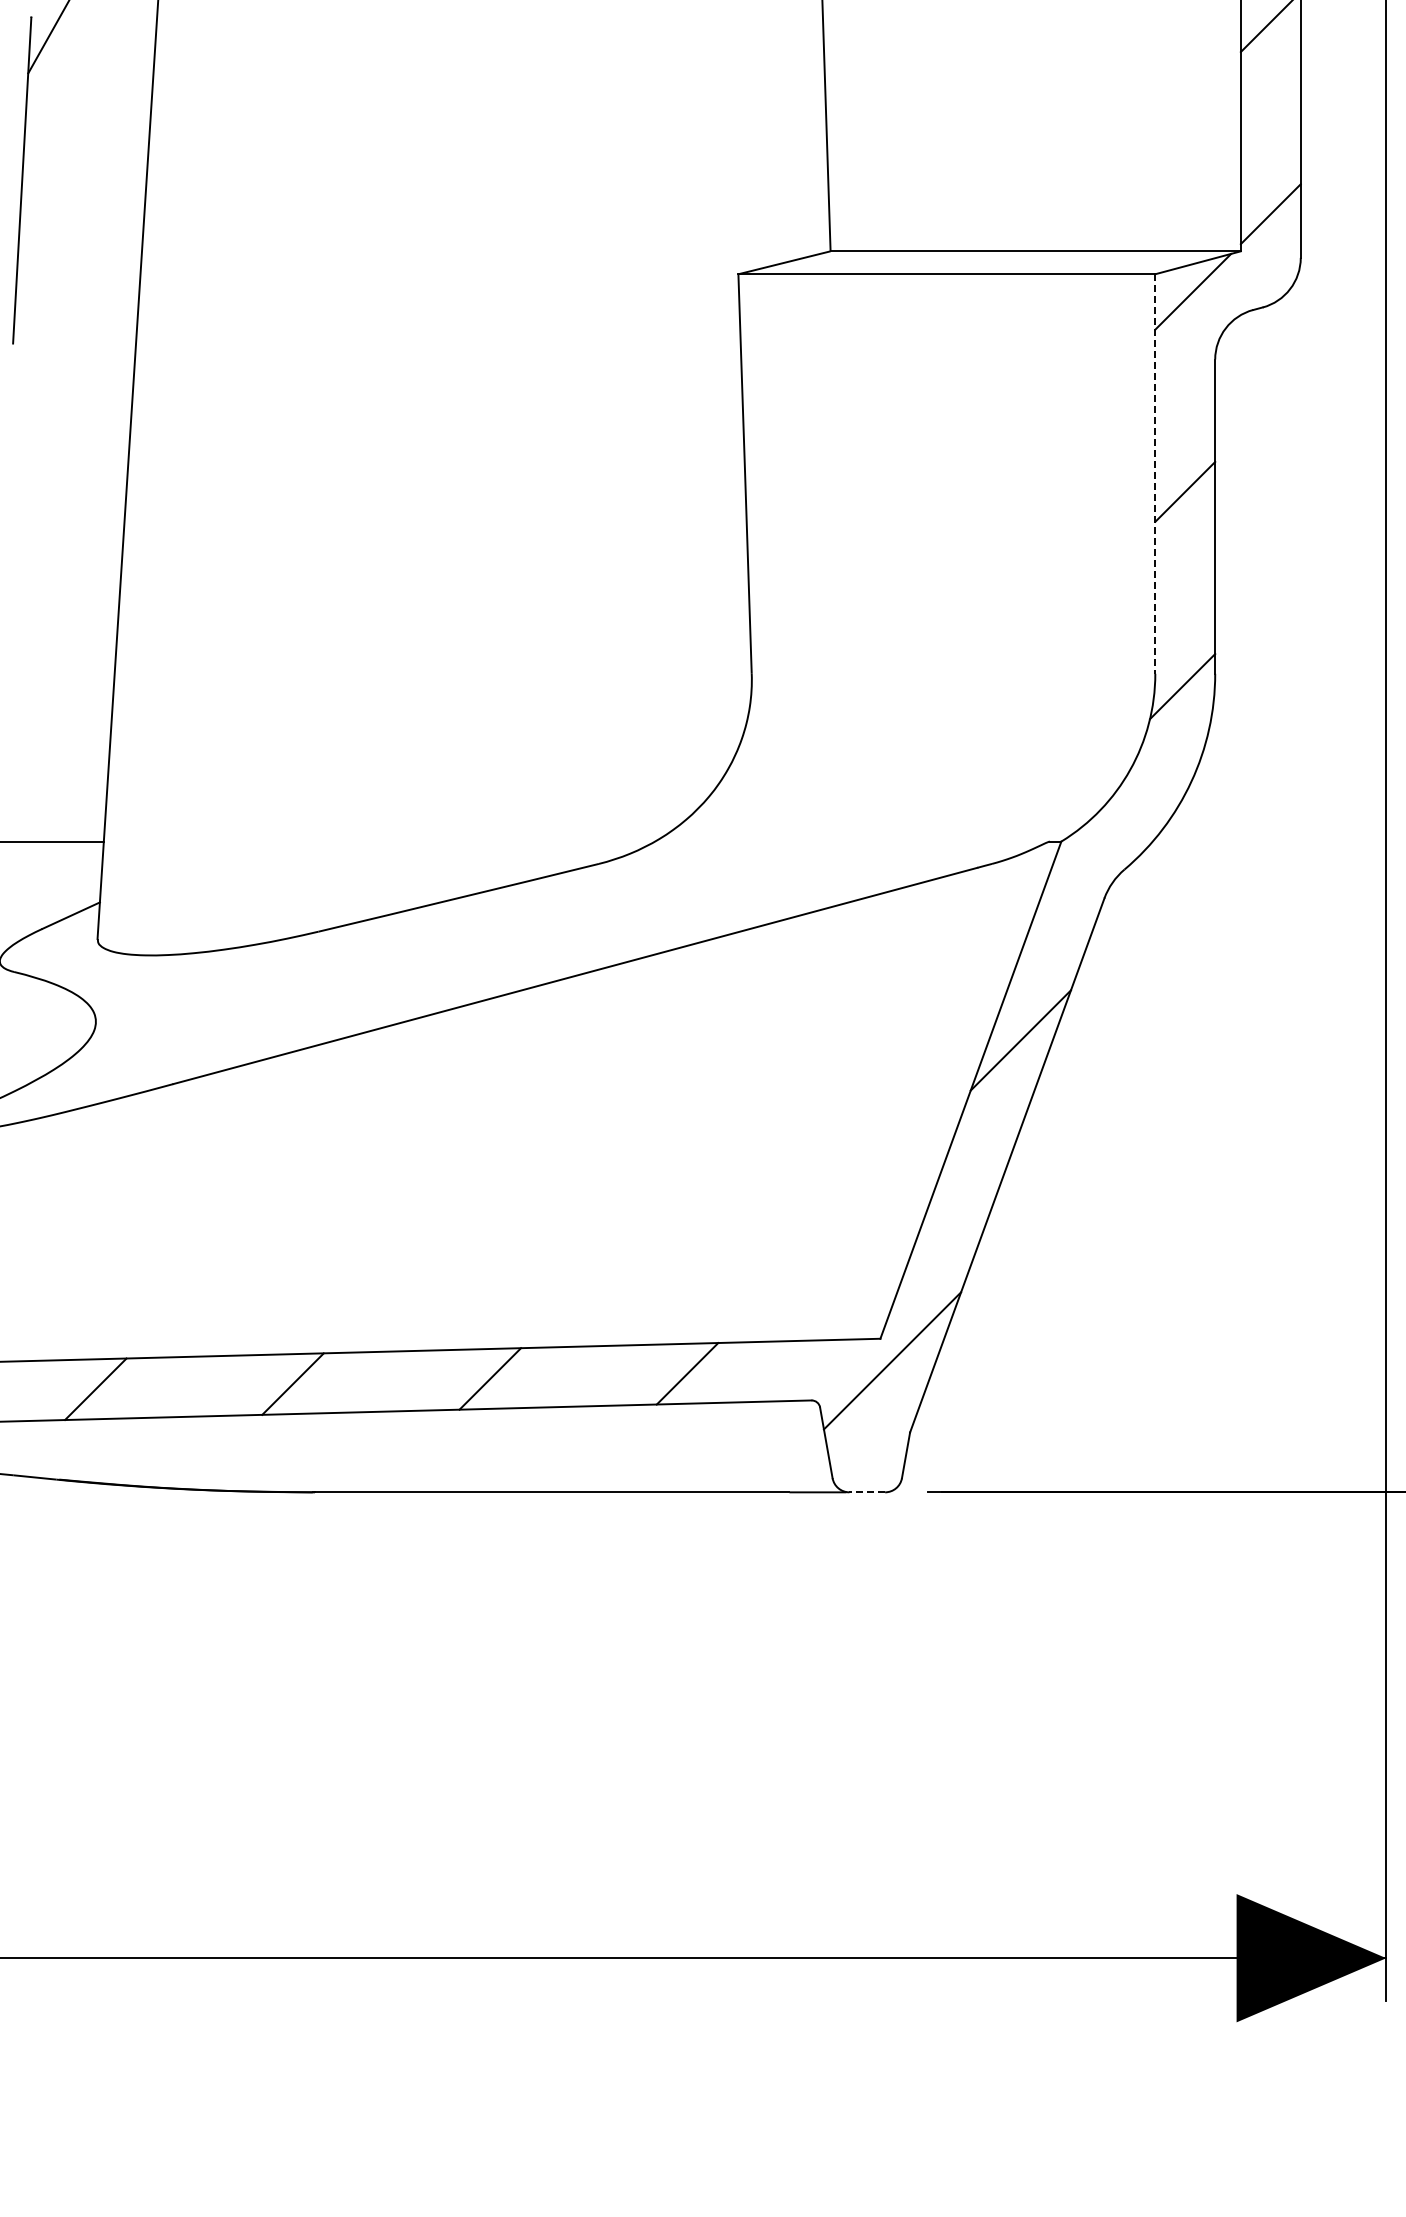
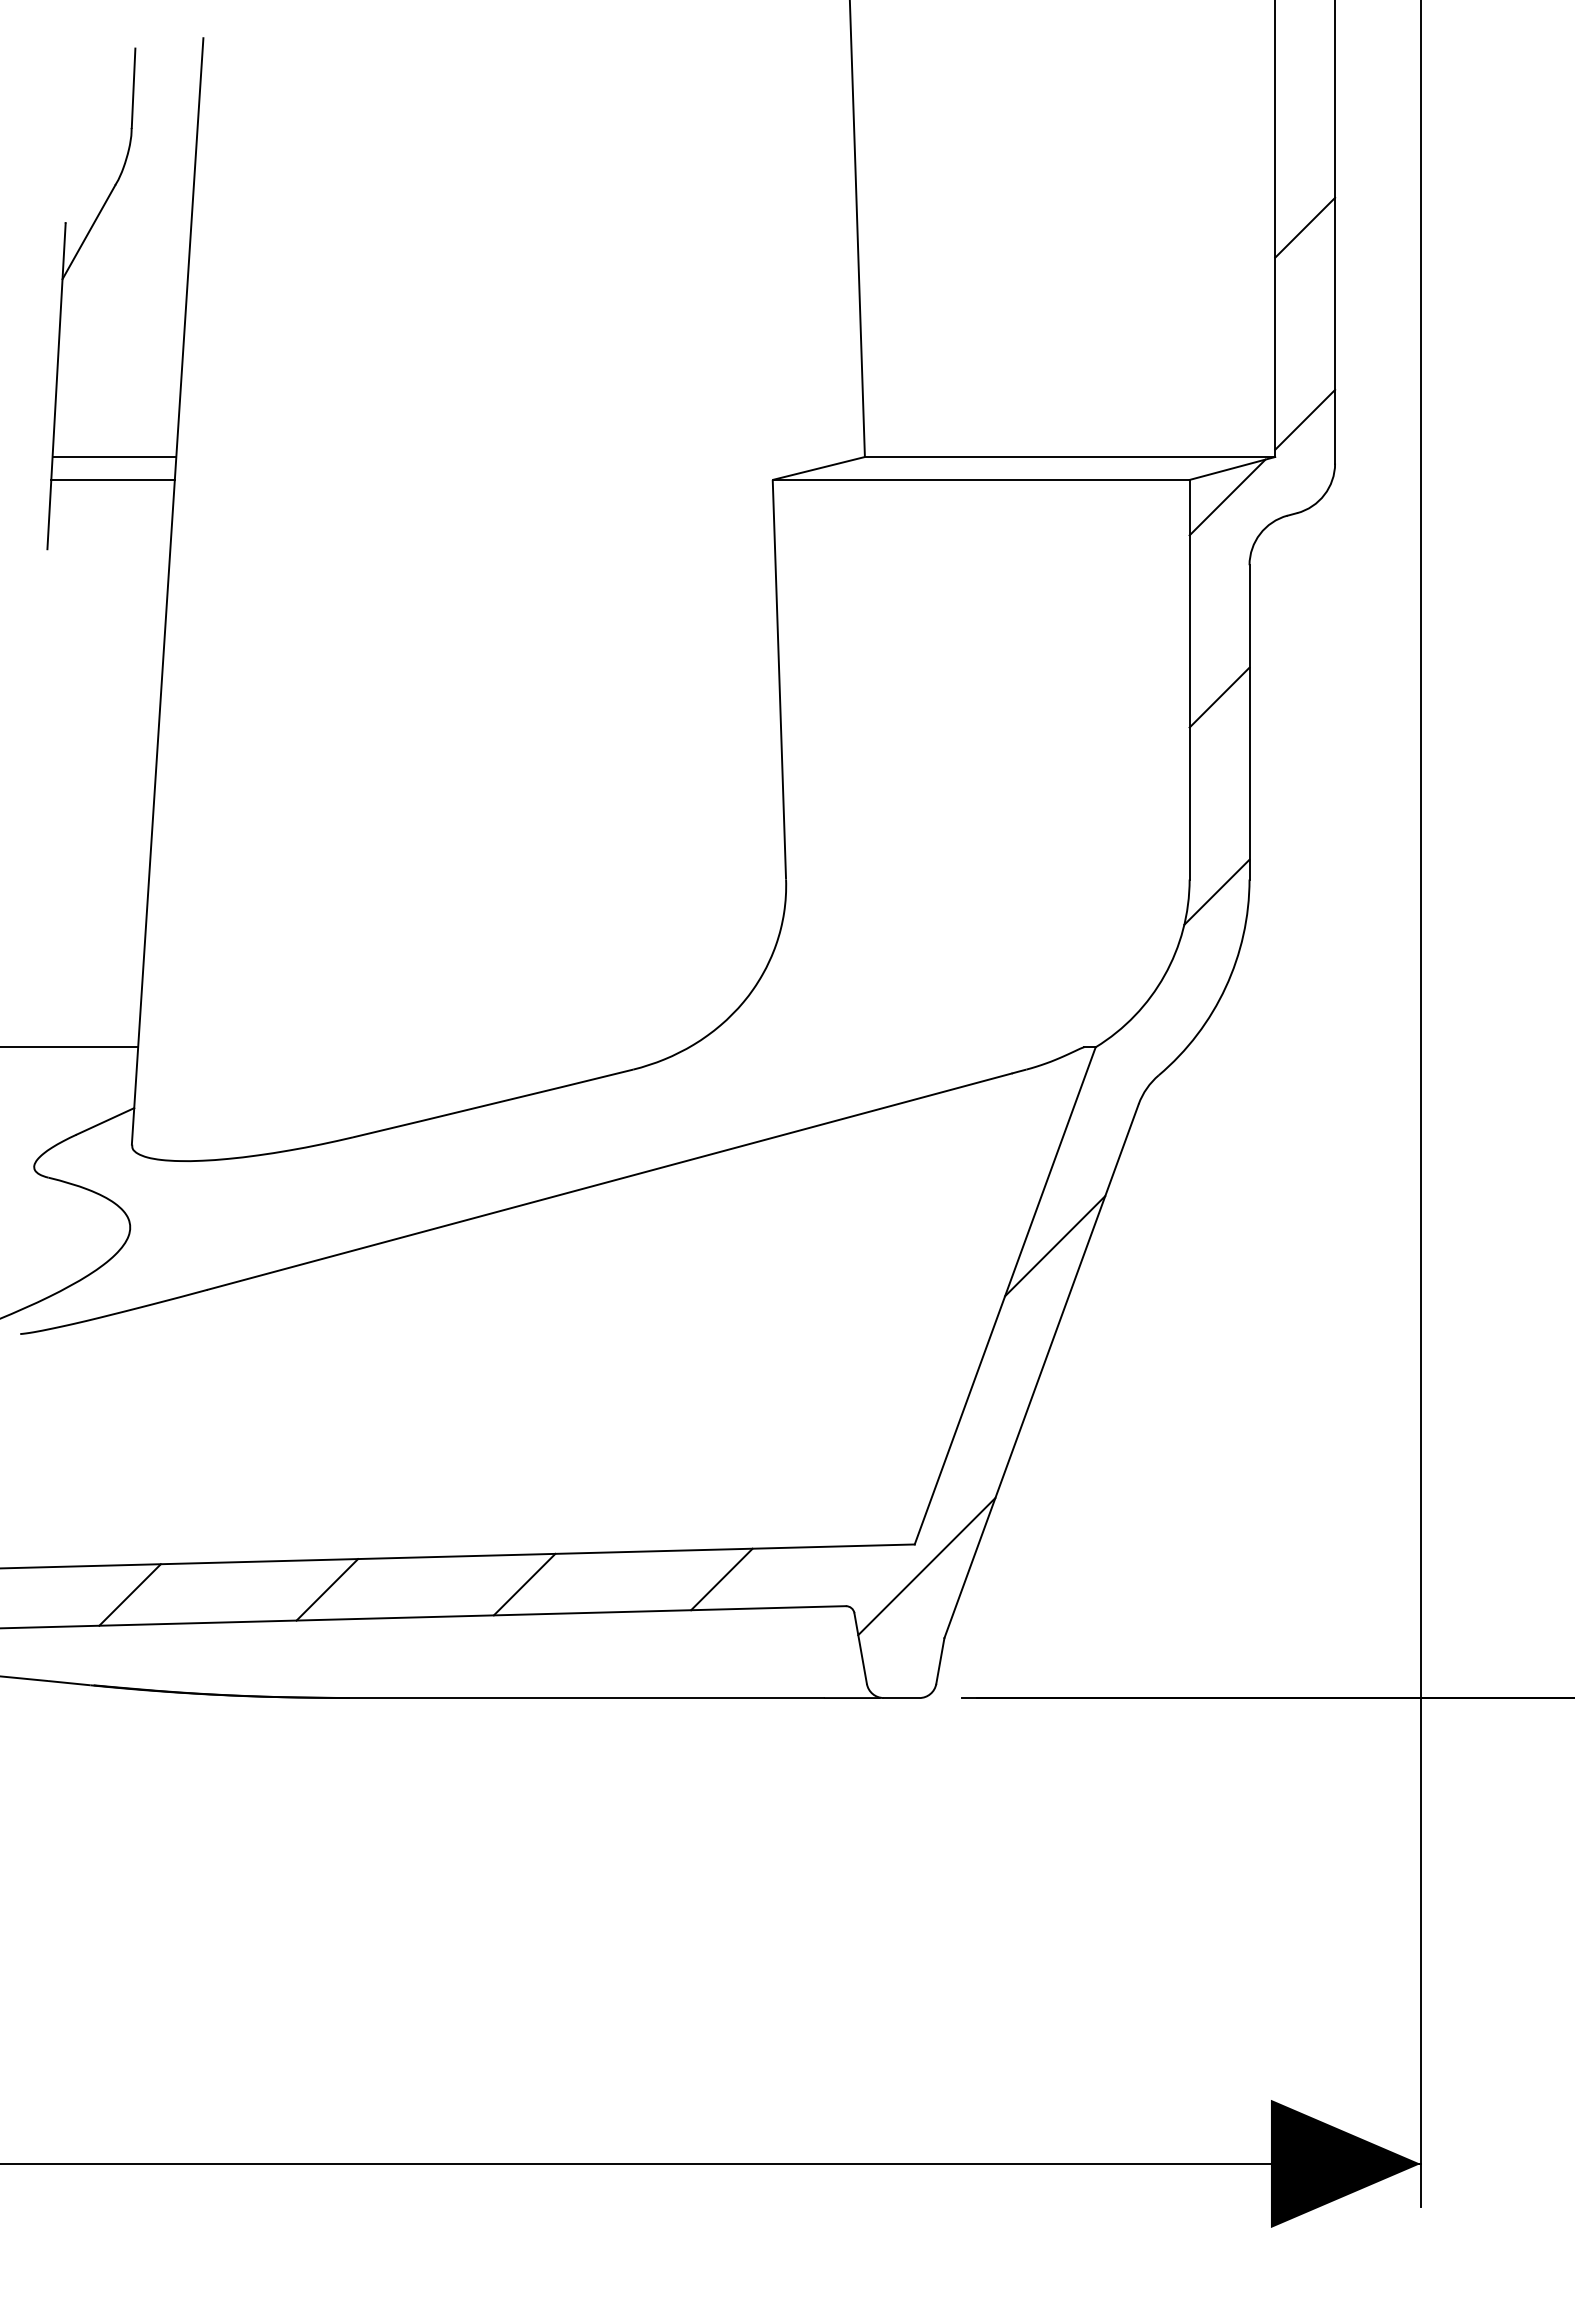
line: (80, 251) -> (114, 457), added
line: (78, 273) -> (112, 479), added
line: (1155, 473) -> (1189, 679), dashed -> solid
line: (867, 1492) -> (901, 1698), dashed -> solid

